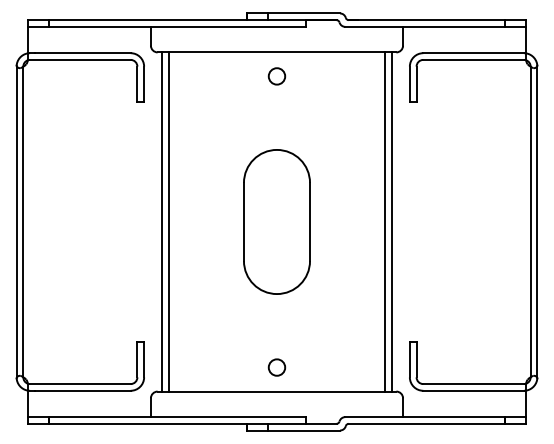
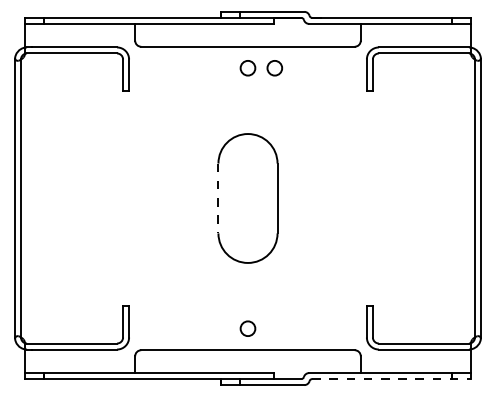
circle: (306, 76) -> (274, 68), added
line: (162, 221) -> (145, 198), removed
line: (168, 221) -> (150, 198), removed
line: (385, 221) -> (345, 198), removed
line: (391, 221) -> (350, 198), removed
line: (243, 222) -> (218, 198), solid -> dashed
line: (437, 423) -> (391, 378), solid -> dashed

